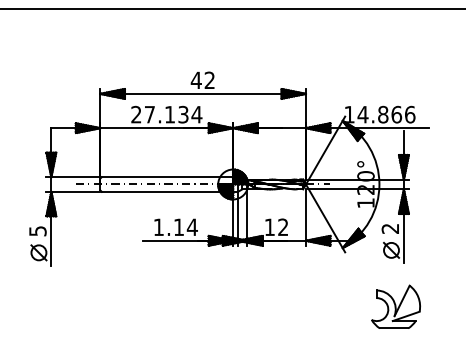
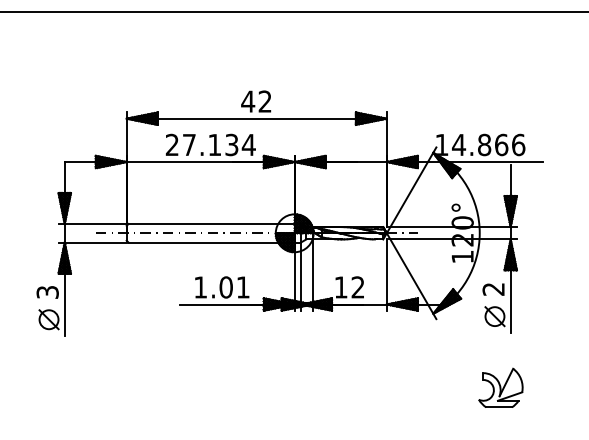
text: (185, 227) -> (234, 287), 1.14 -> 1.01
text: (37, 230) -> (47, 291), 5 -> 3
part: (396, 306) -> (501, 387), size x0.71

